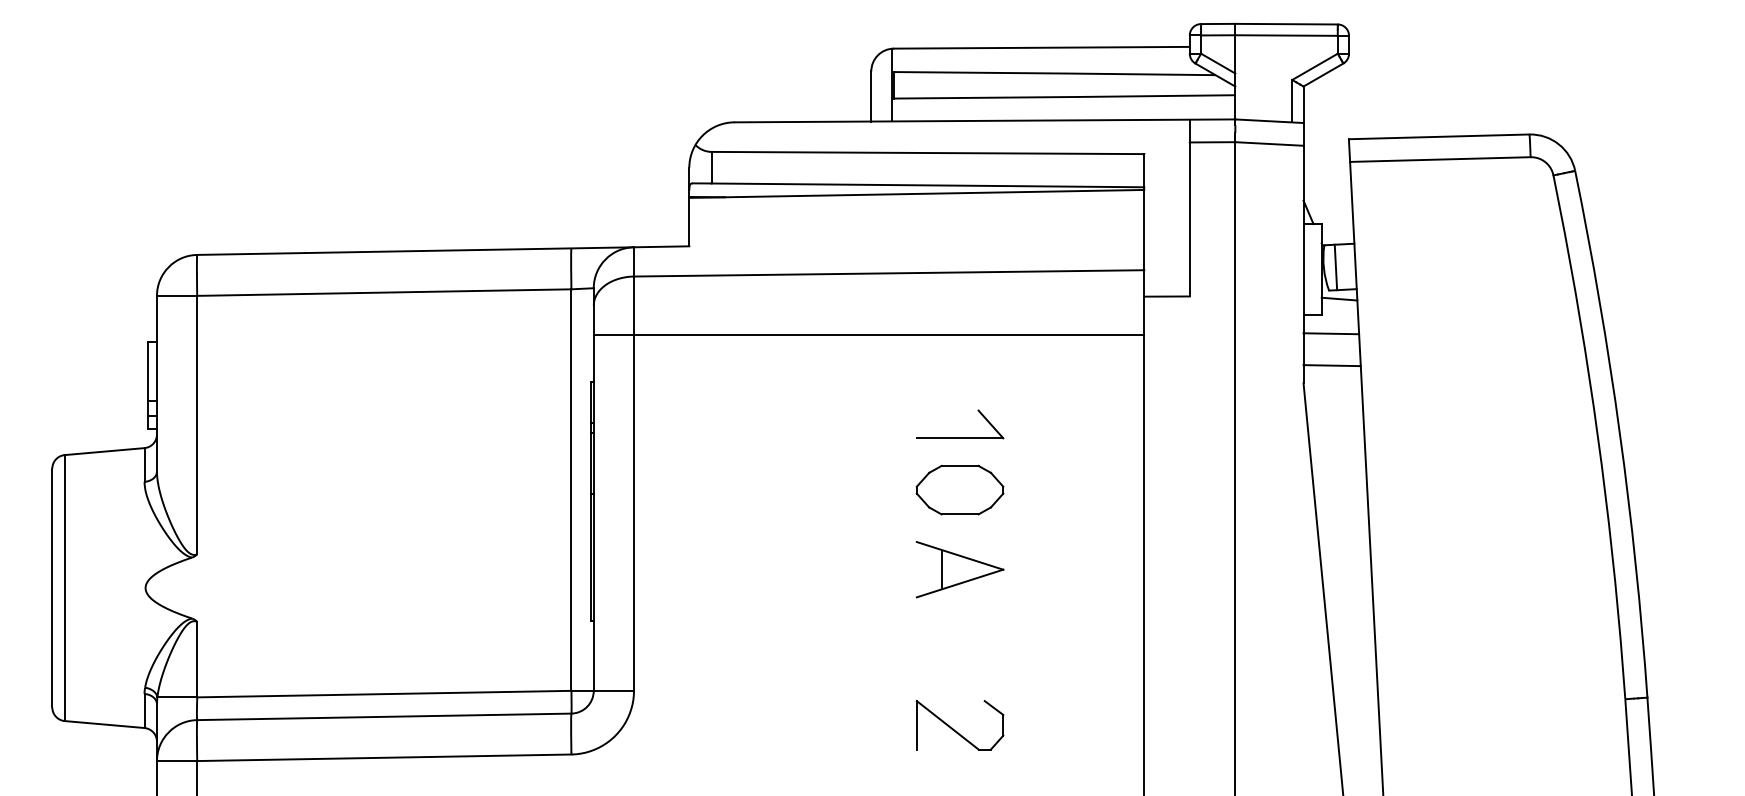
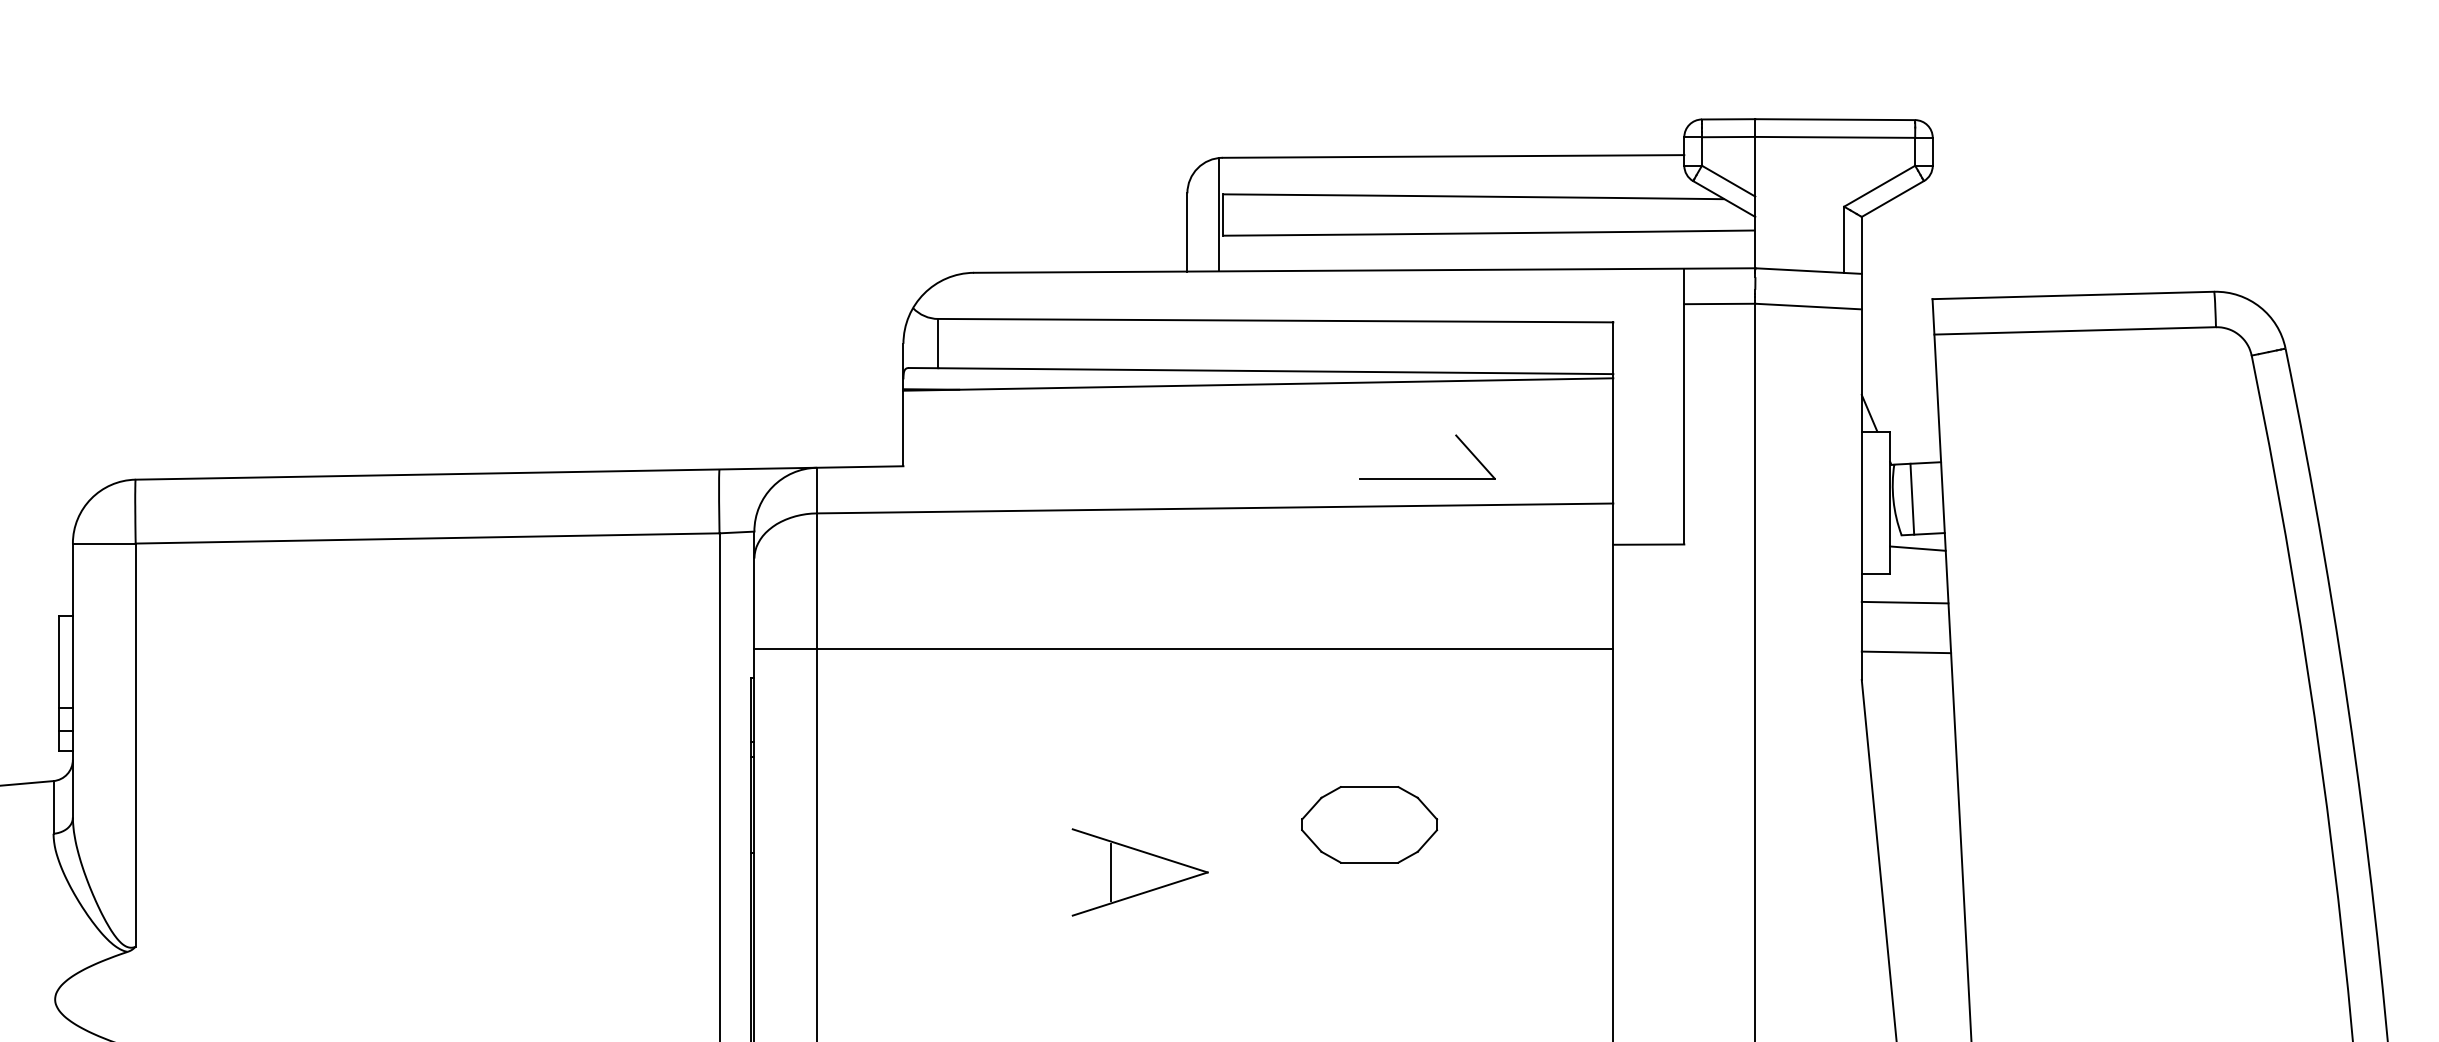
line: (868, 334) -> (1183, 649), moved
part: (960, 437) -> (1427, 477), moved
part: (959, 489) -> (1368, 823), moved
part: (959, 569) -> (1139, 872), moved

